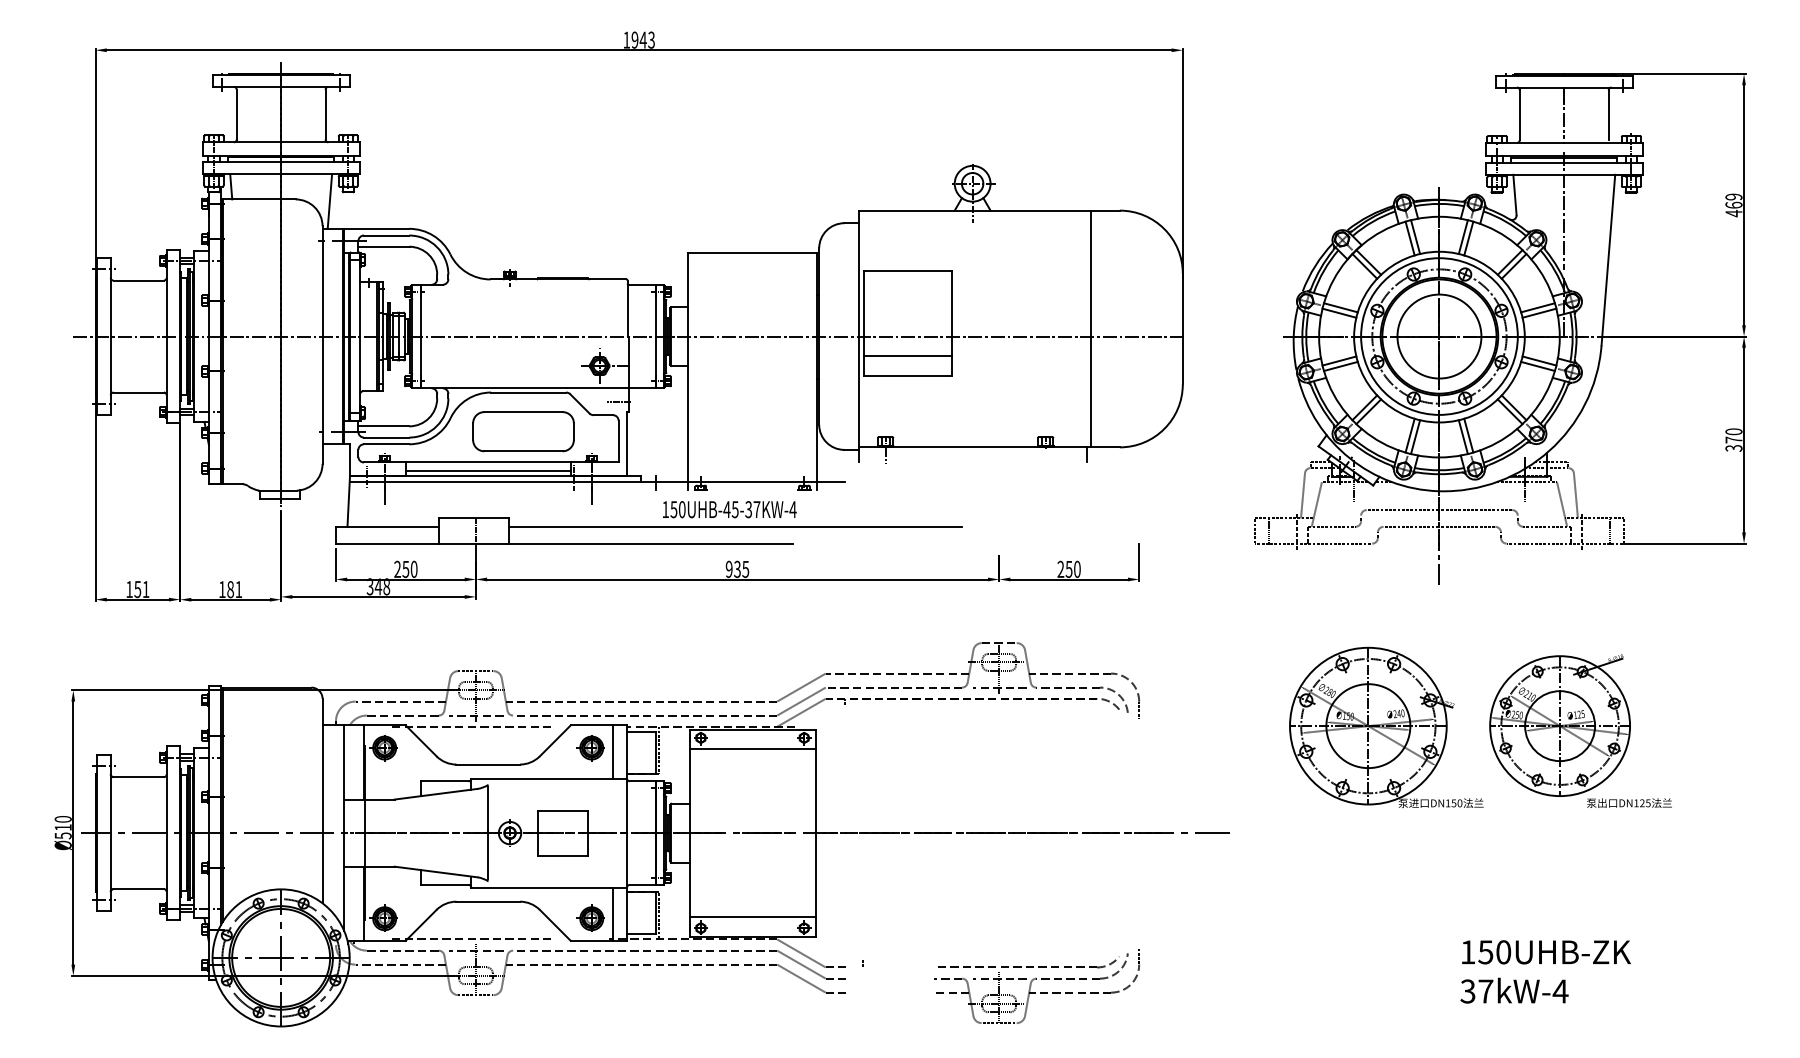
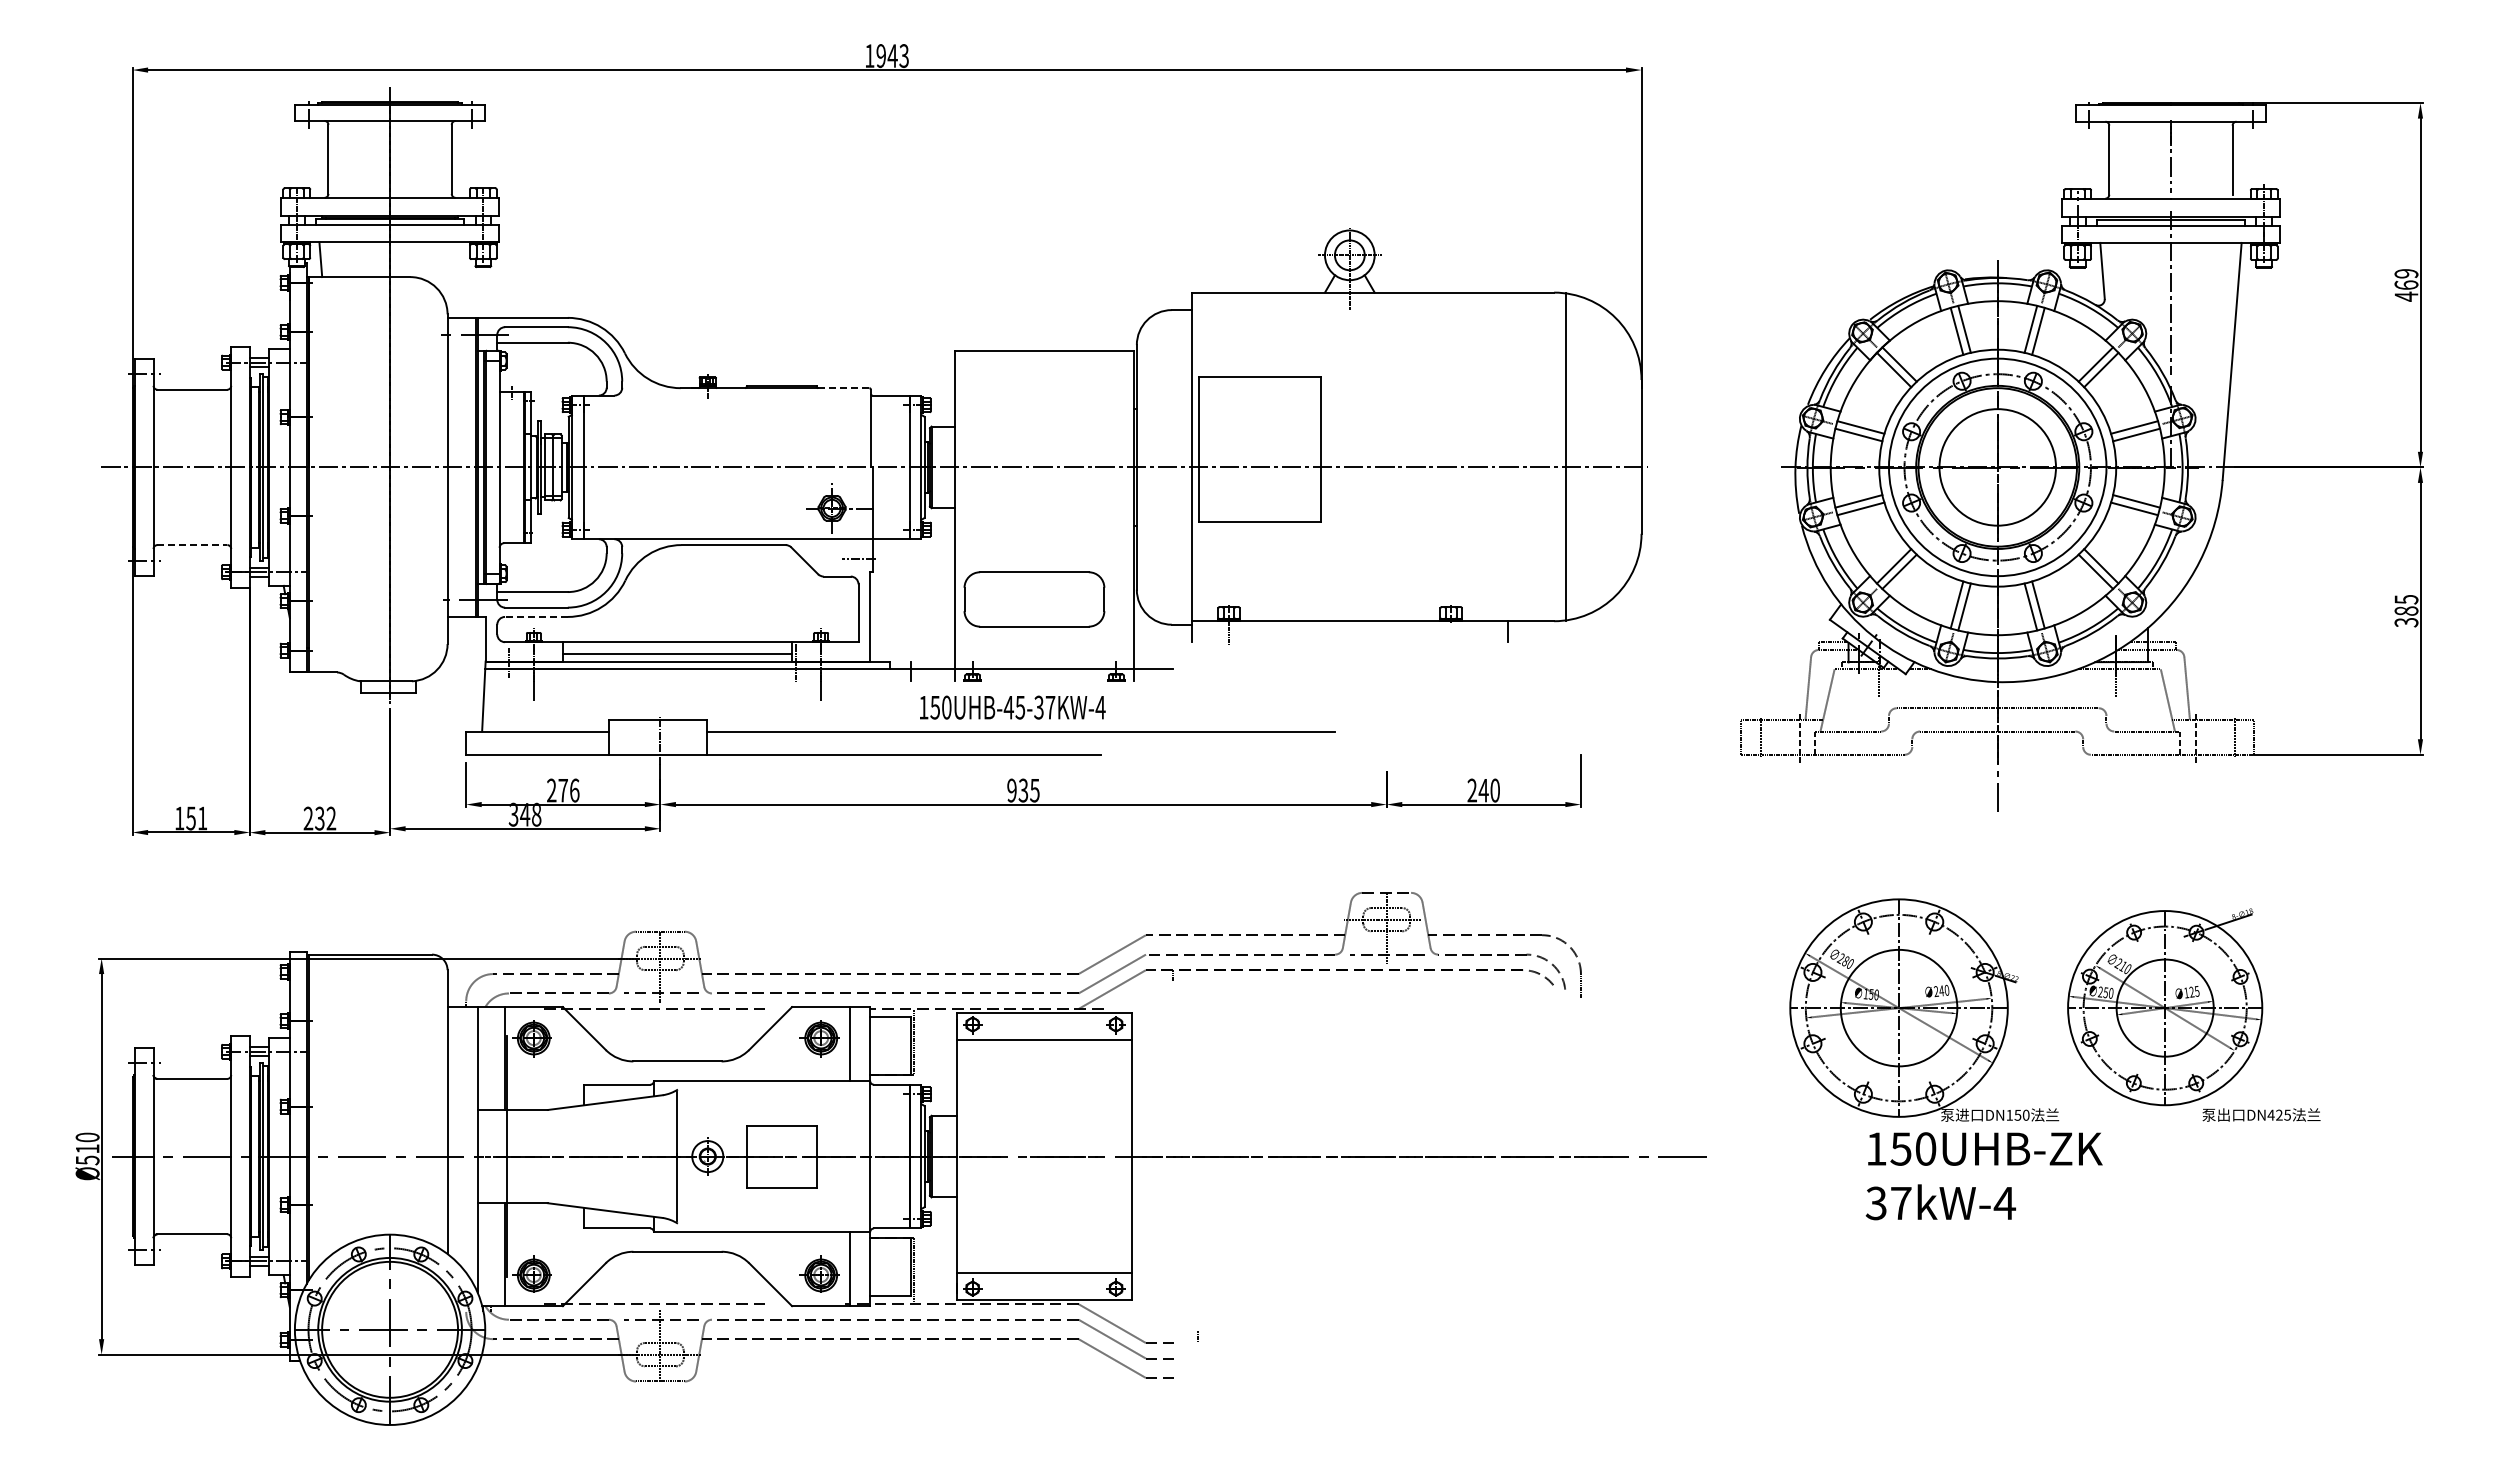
line: (329, 201) -> (457, 279), removed
line: (607, 279) -> (843, 388), solid -> dashed
line: (1091, 328) -> (1565, 456), moved
line: (907, 356) -> (1259, 494), removed
line: (138, 392) -> (192, 545), solid -> dashed
part: (523, 431) -> (1034, 599), moved
text: (1733, 436) -> (2406, 605), 370 -> 385
line: (385, 443) -> (535, 616), solid -> dashed
text: (409, 569) -> (568, 790), 250 -> 276
text: (1068, 569) -> (1483, 790), 250 -> 240
text: (230, 589) -> (319, 818), 181 -> 232
text: (1635, 802) -> (2270, 1114), DN125 -> DN425
text: (1545, 972) -> (1983, 1176), moved
part: (1031, 984) -> (1431, 1366), removed

